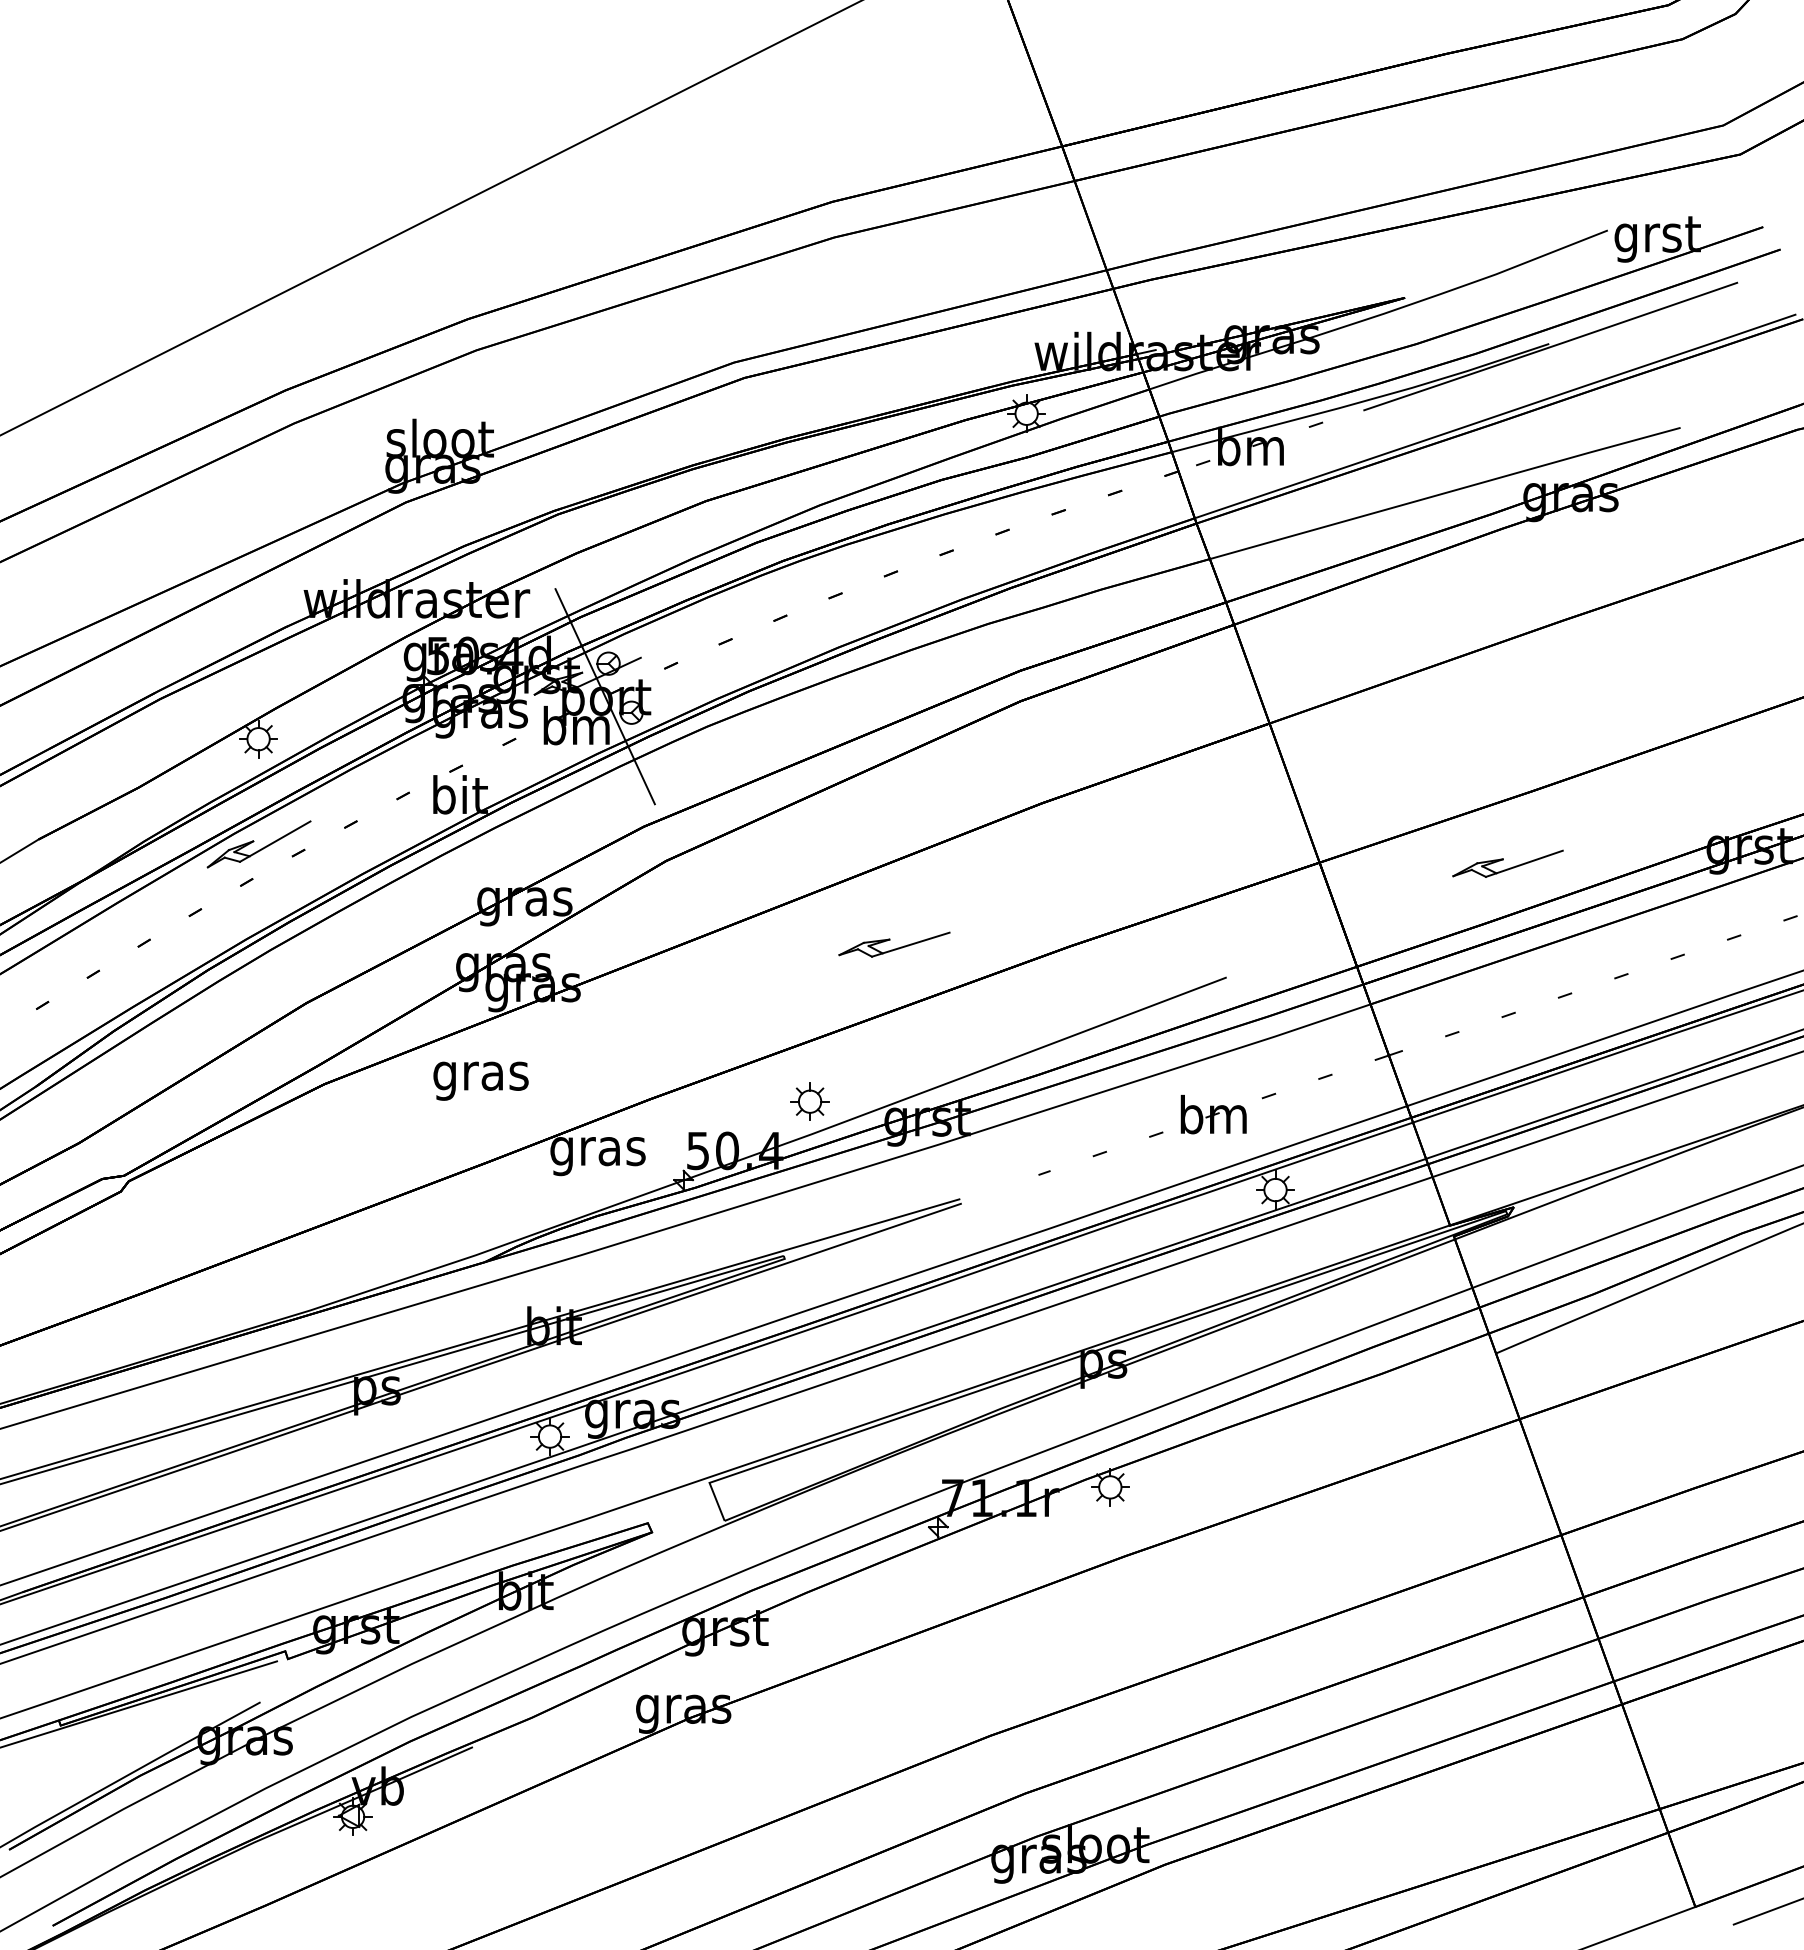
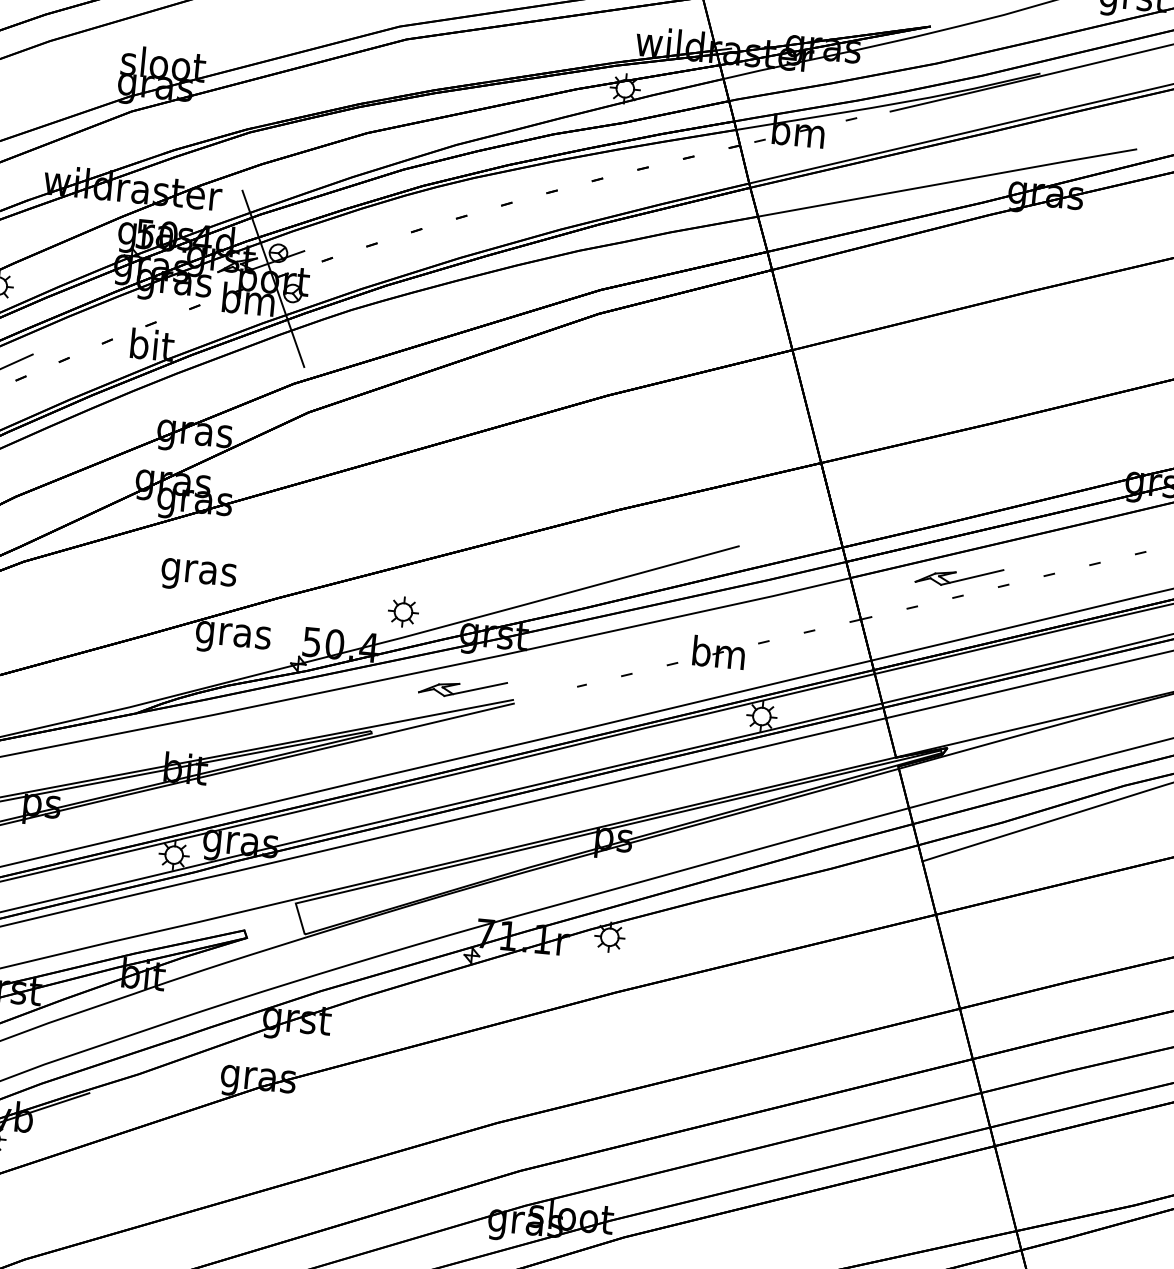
part: (1507, 863) -> (959, 575), moved
part: (894, 944) -> (462, 688), moved
text: (480, 1080) -> (198, 575), moved

